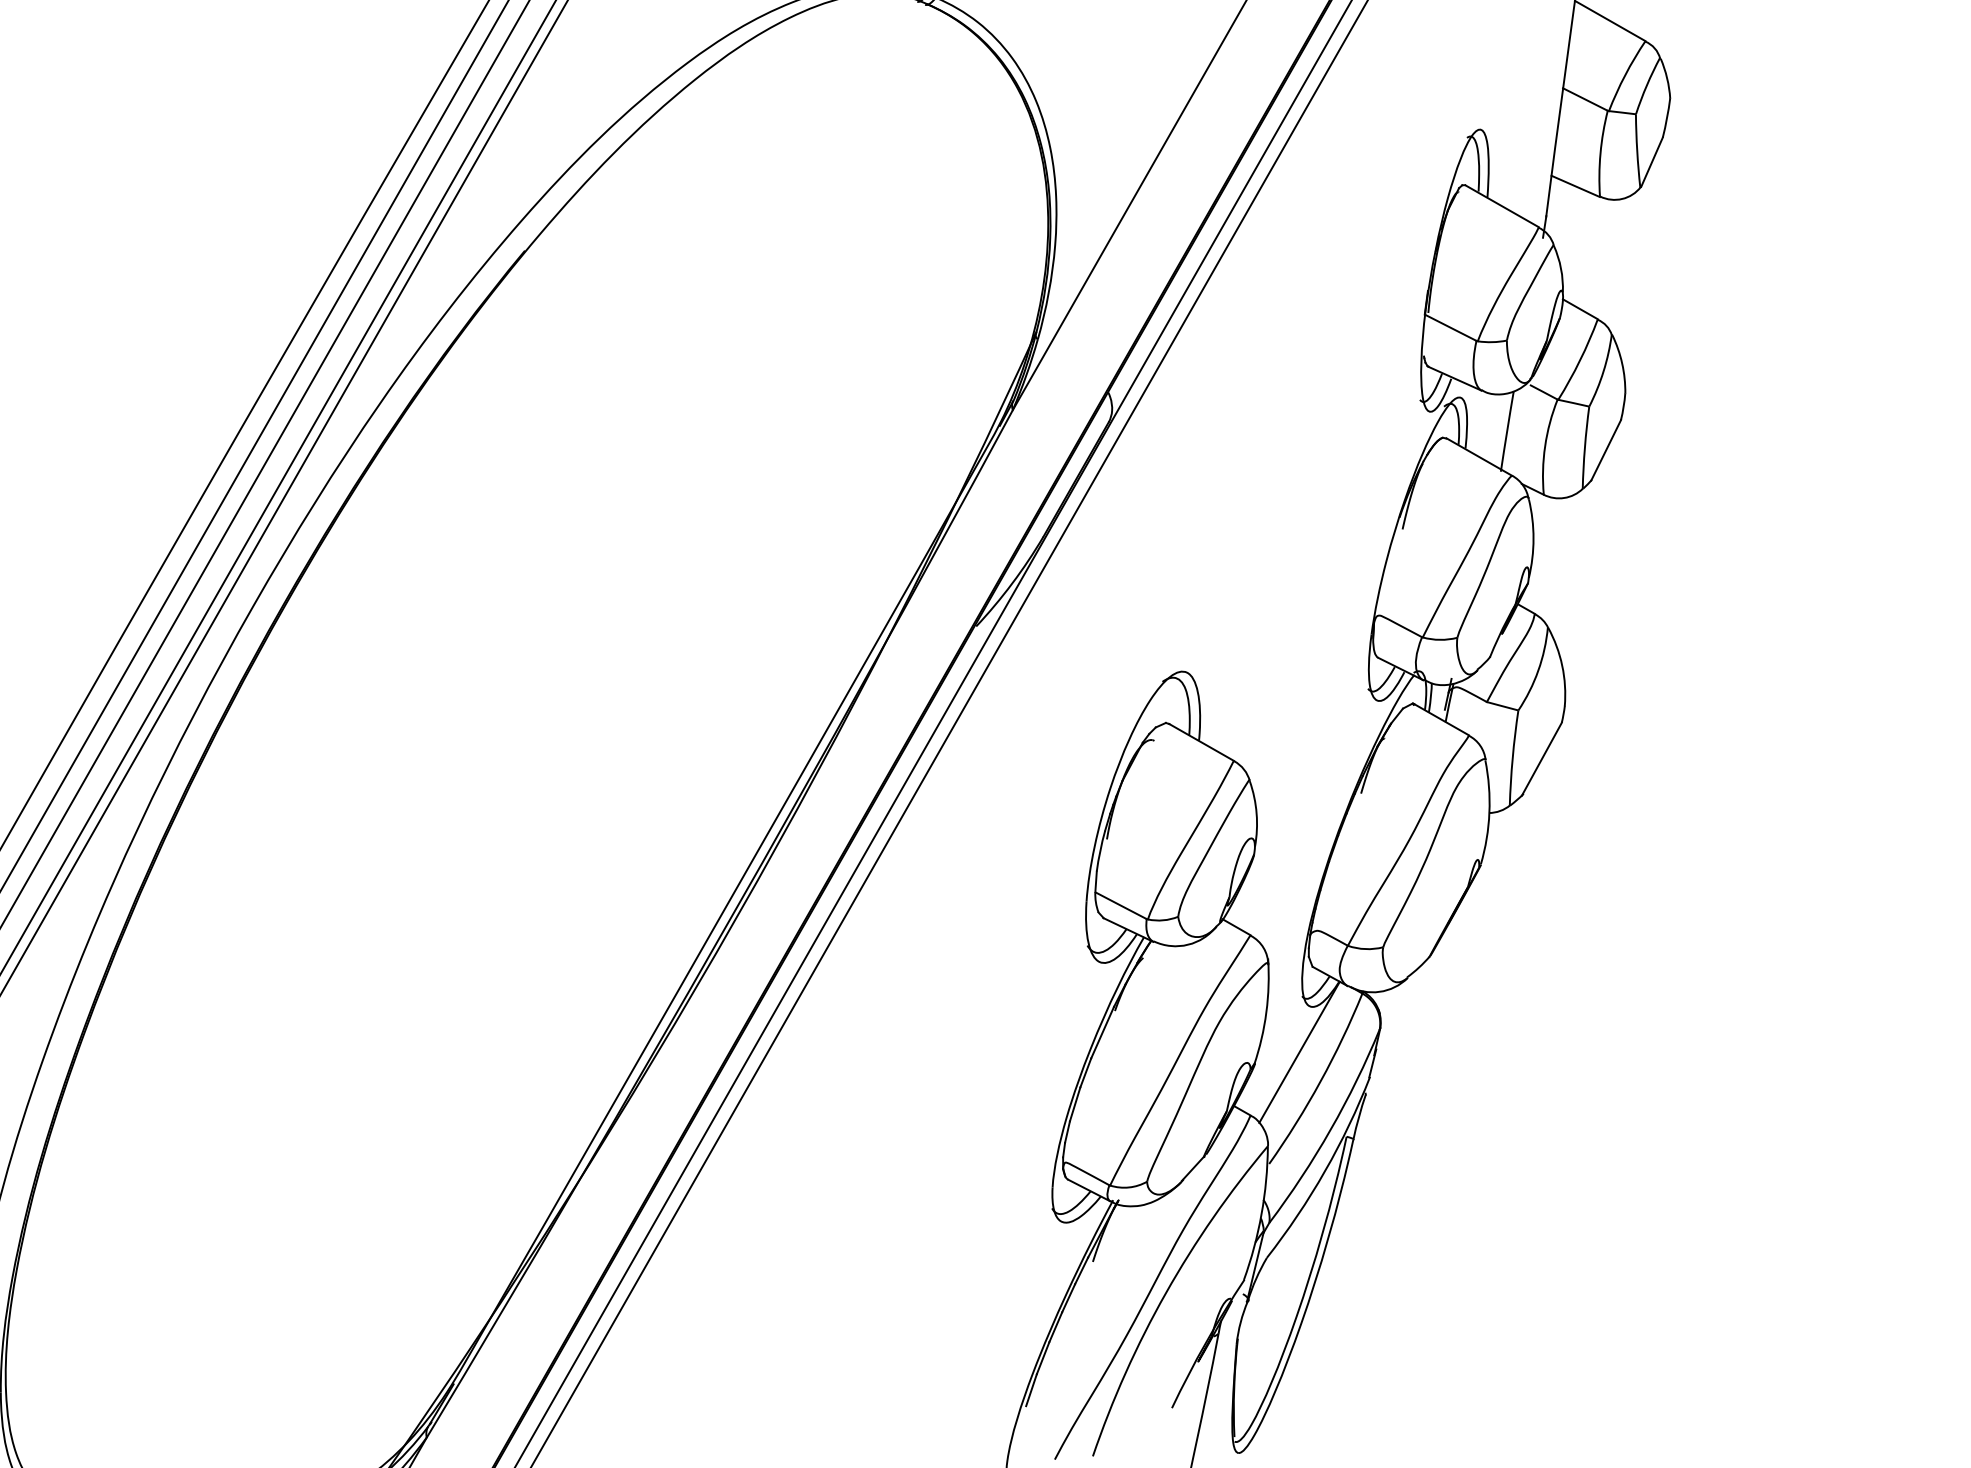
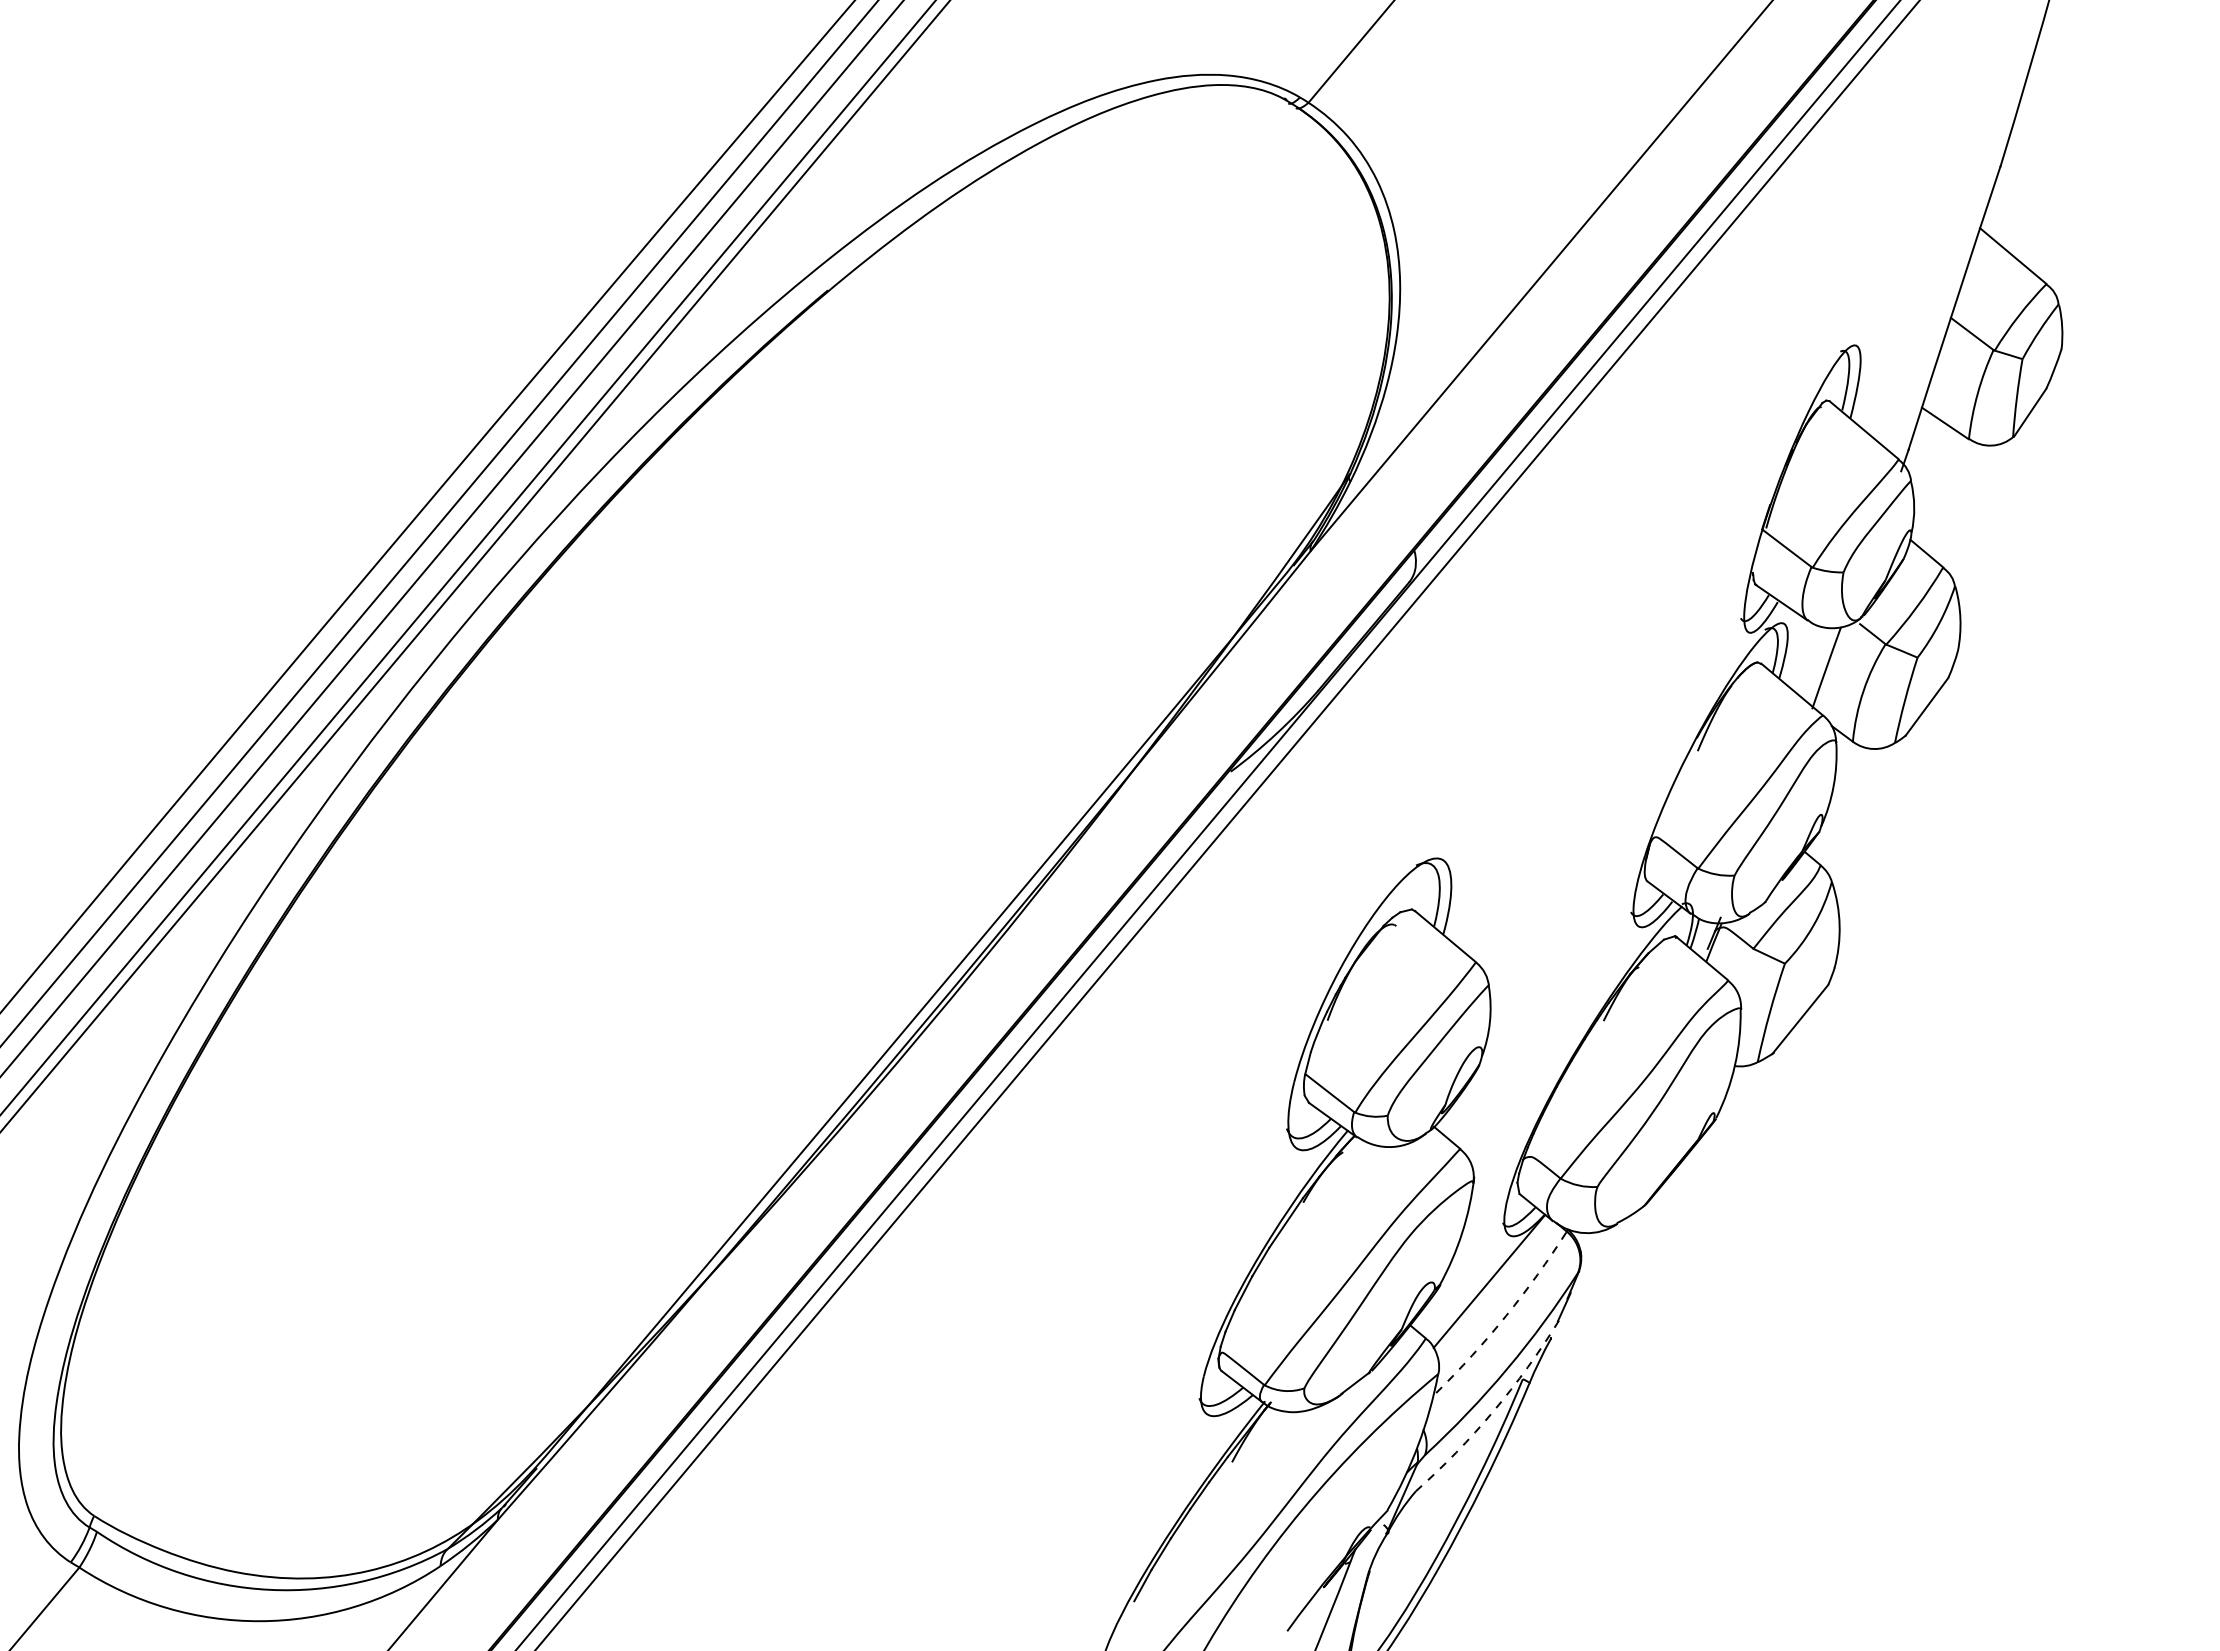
arc: (1321, 1081) -> (1506, 1316), solid -> dashed
arc: (1325, 1171) -> (1493, 1411), solid -> dashed

